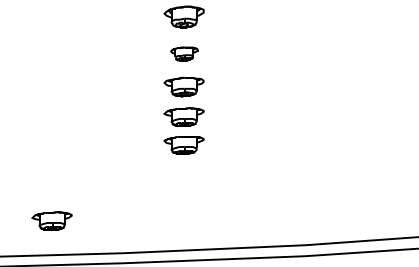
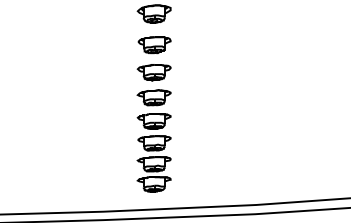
part: (184, 53) -> (154, 44), size x1.43
part: (183, 196) -> (153, 164), added
part: (51, 220) -> (43, 184), removed

